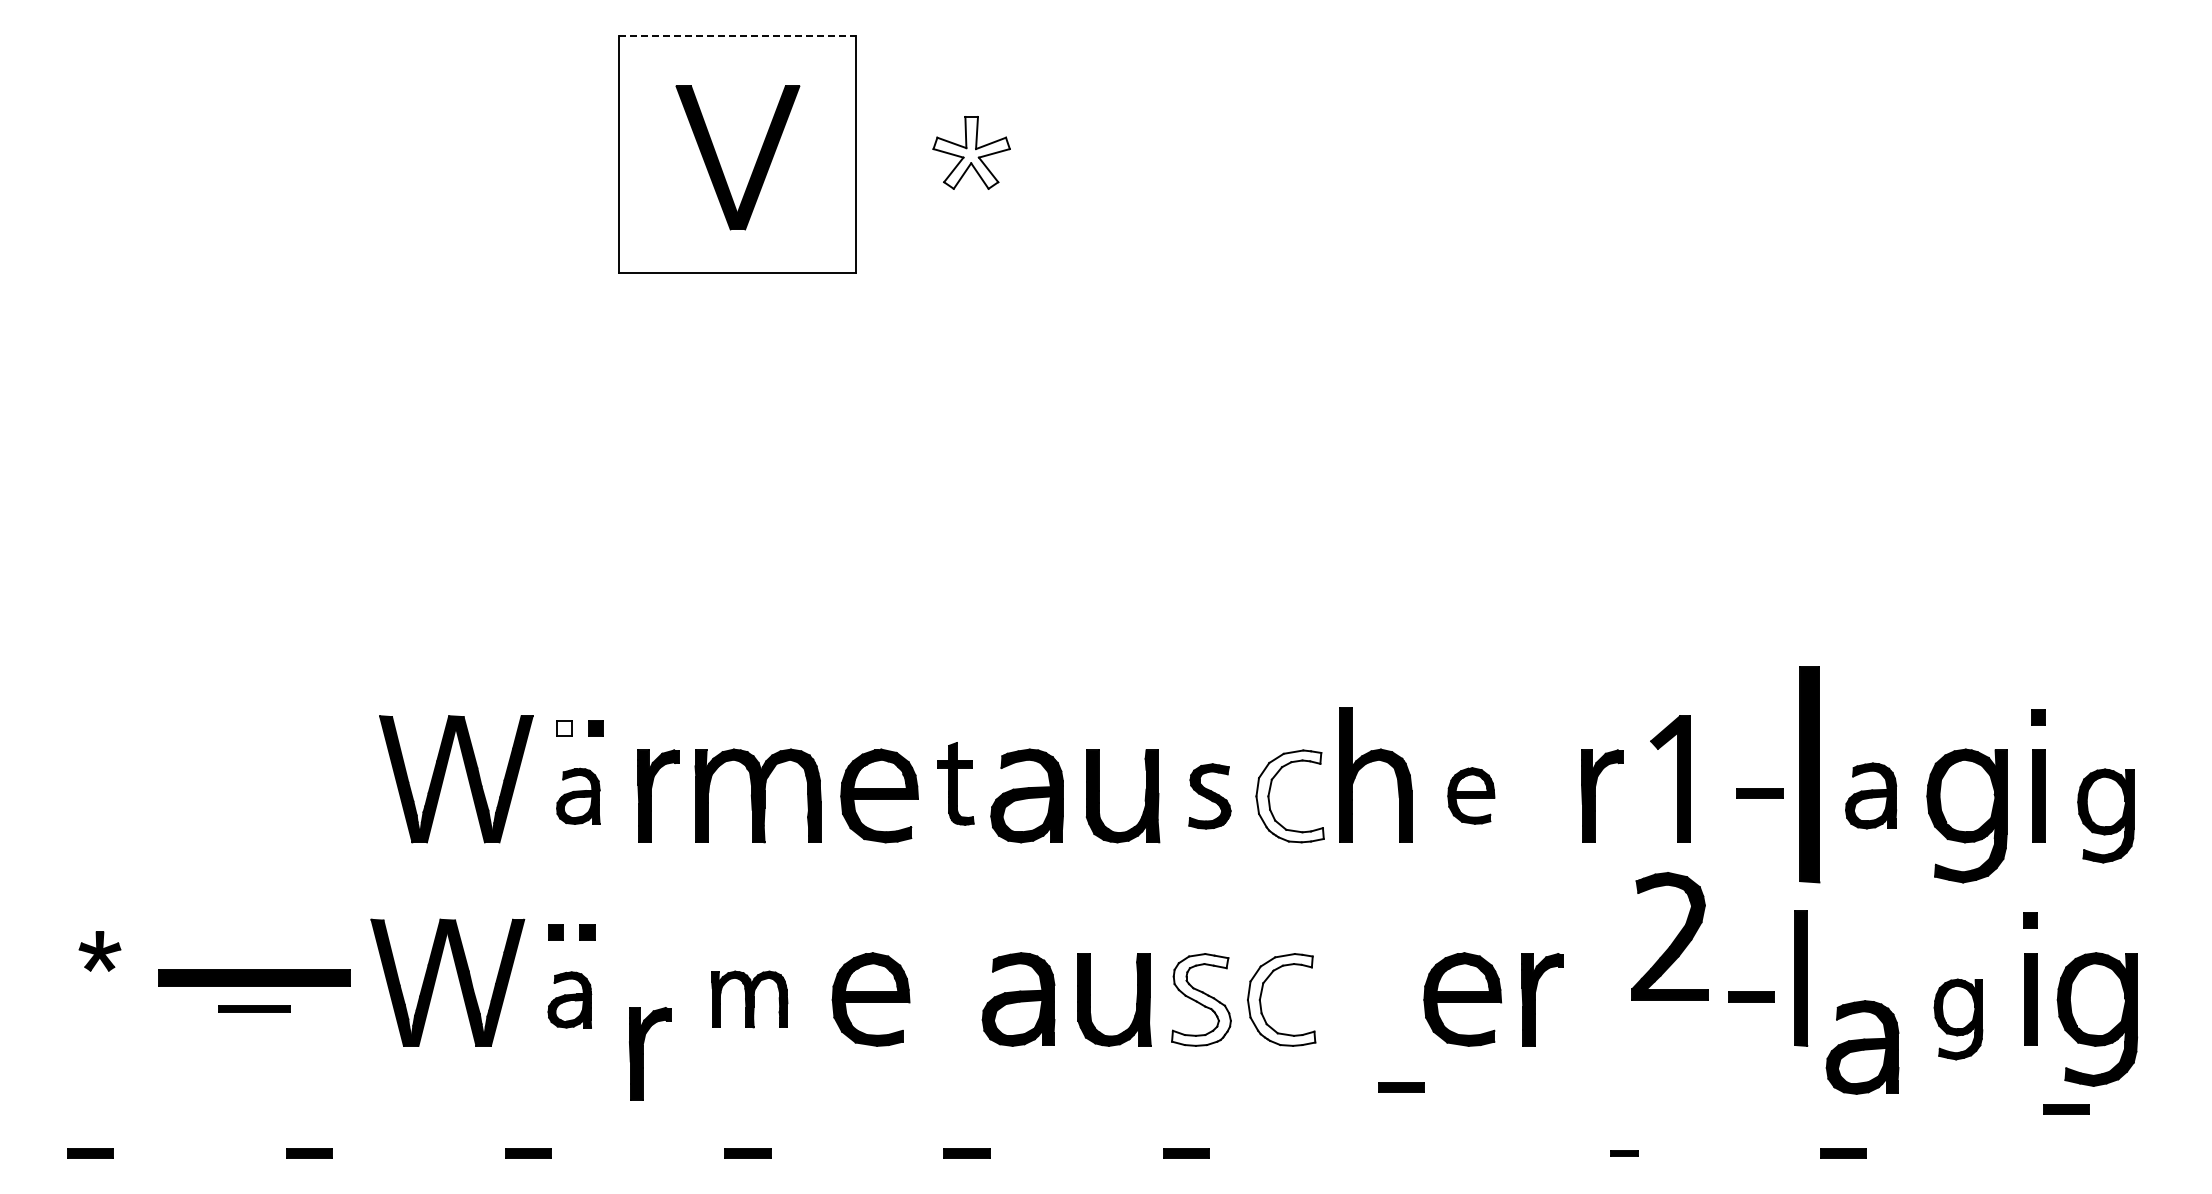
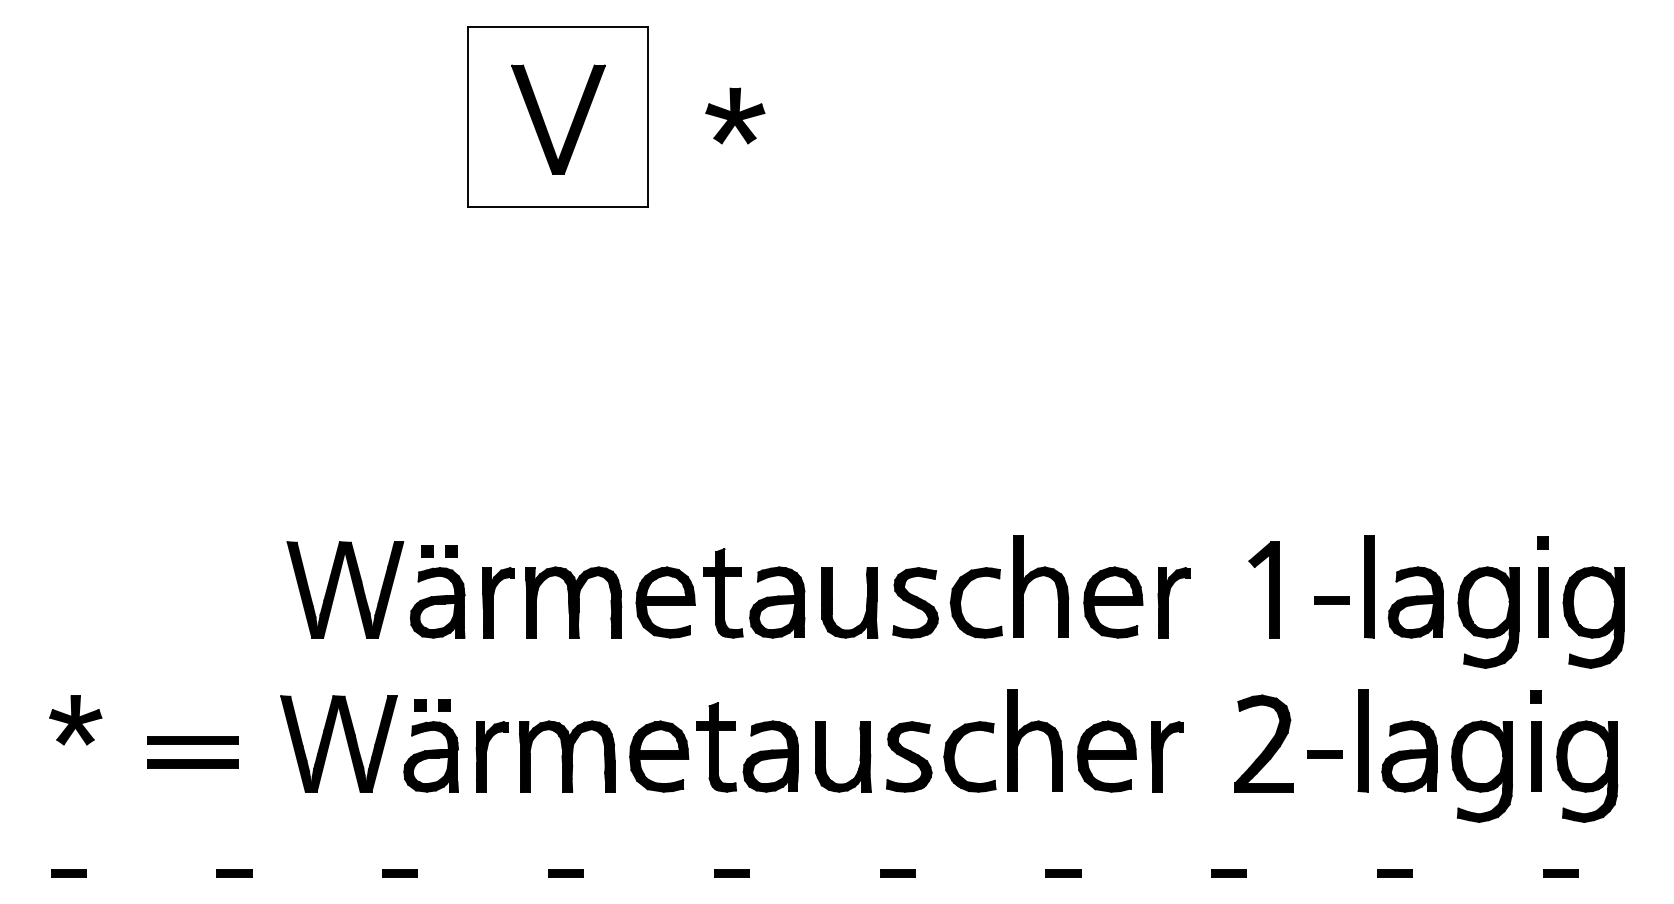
line: (737, 35) -> (558, 27), dashed -> solid
fill: (971, 152) -> (735, 115), added
fill: (564, 728) -> (427, 551), added
part: (1809, 775) -> (1369, 587), size x0.62
part: (955, 783) -> (723, 593), size x1.43
part: (1471, 795) -> (1113, 602), size x1.67
part: (1595, 795) -> (1168, 602), moved
part: (1870, 795) -> (1415, 602), size x1.43
part: (578, 796) -> (437, 602), size x1.67
part: (1209, 796) -> (915, 602), size x1.43
fill: (1289, 796) -> (975, 602), added
part: (2105, 815) -> (1593, 617), size x1.43
part: (1669, 936) -> (1263, 743), moved
part: (99, 951) -> (75, 720), size x1.67
part: (1362, 966) -> (1031, 731), added
part: (254, 977) -> (192, 739), size x0.62
part: (946, 987) -> (716, 747), added
part: (569, 999) -> (431, 756), size x1.67
part: (749, 999) -> (567, 756), size x1.67
fill: (1201, 999) -> (909, 756), added
fill: (1281, 999) -> (969, 756), added
part: (254, 1008) -> (192, 763), size x1.67
part: (1958, 1019) -> (1482, 771), size x1.67
part: (1862, 1047) -> (1409, 756), moved
part: (643, 1053) -> (487, 756), moved
part: (1401, 1087) -> (1063, 873), moved
part: (2066, 1109) -> (1560, 873), moved
part: (1624, 1153) -> (1229, 873), size x1.67

